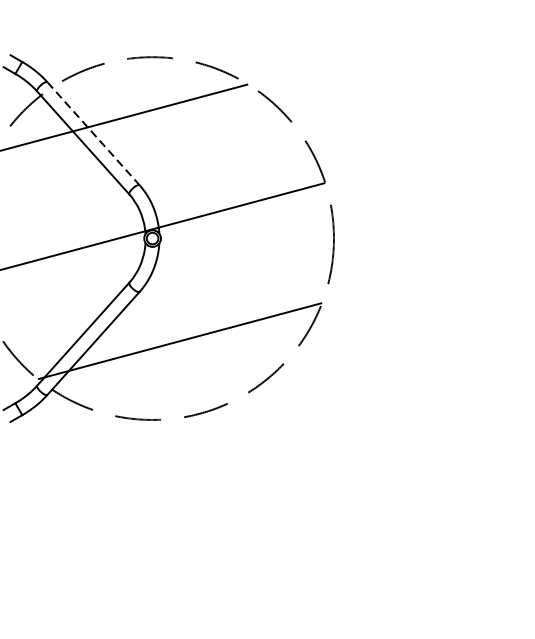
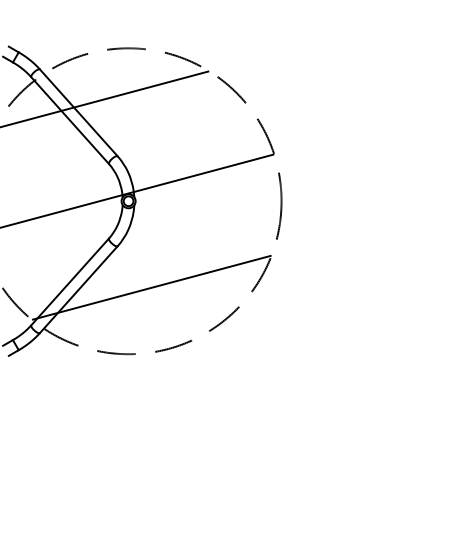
line: (94, 134) -> (79, 113), dashed -> solid

